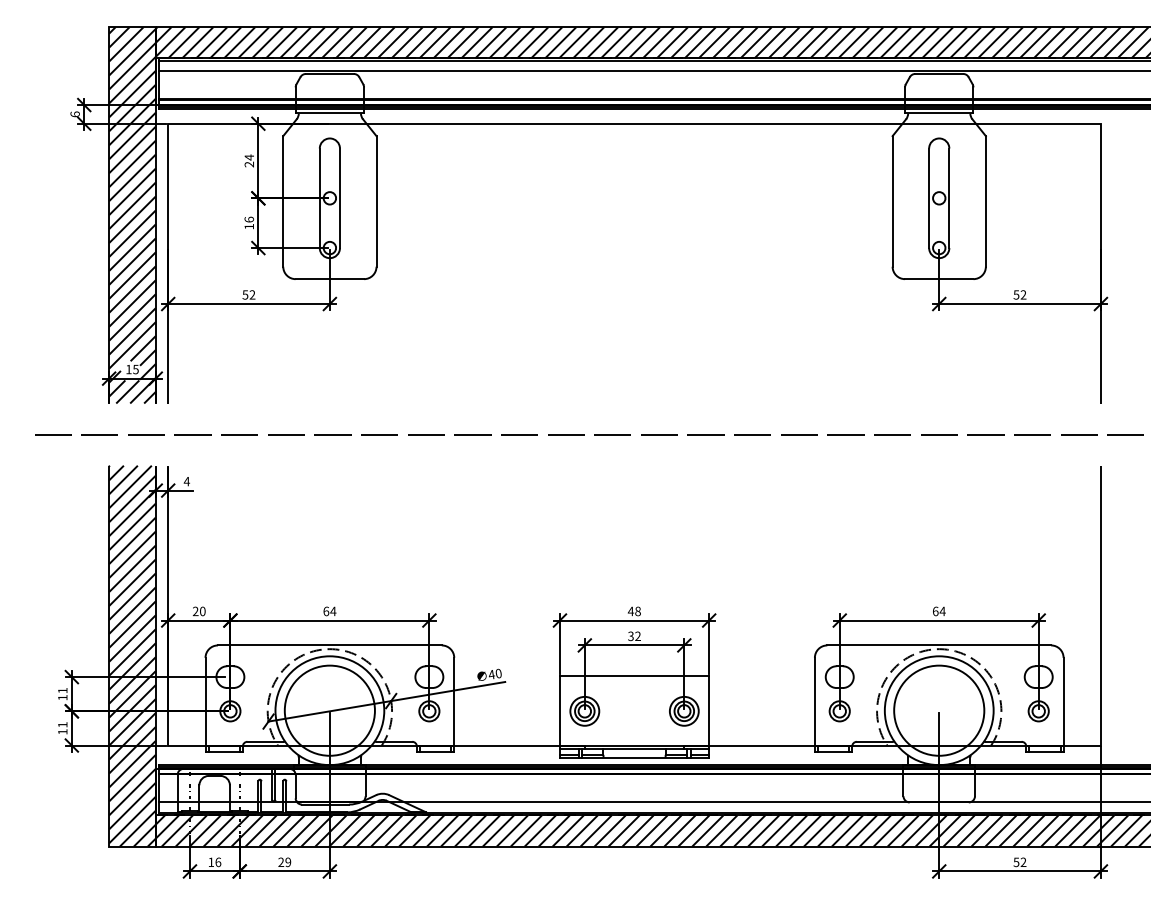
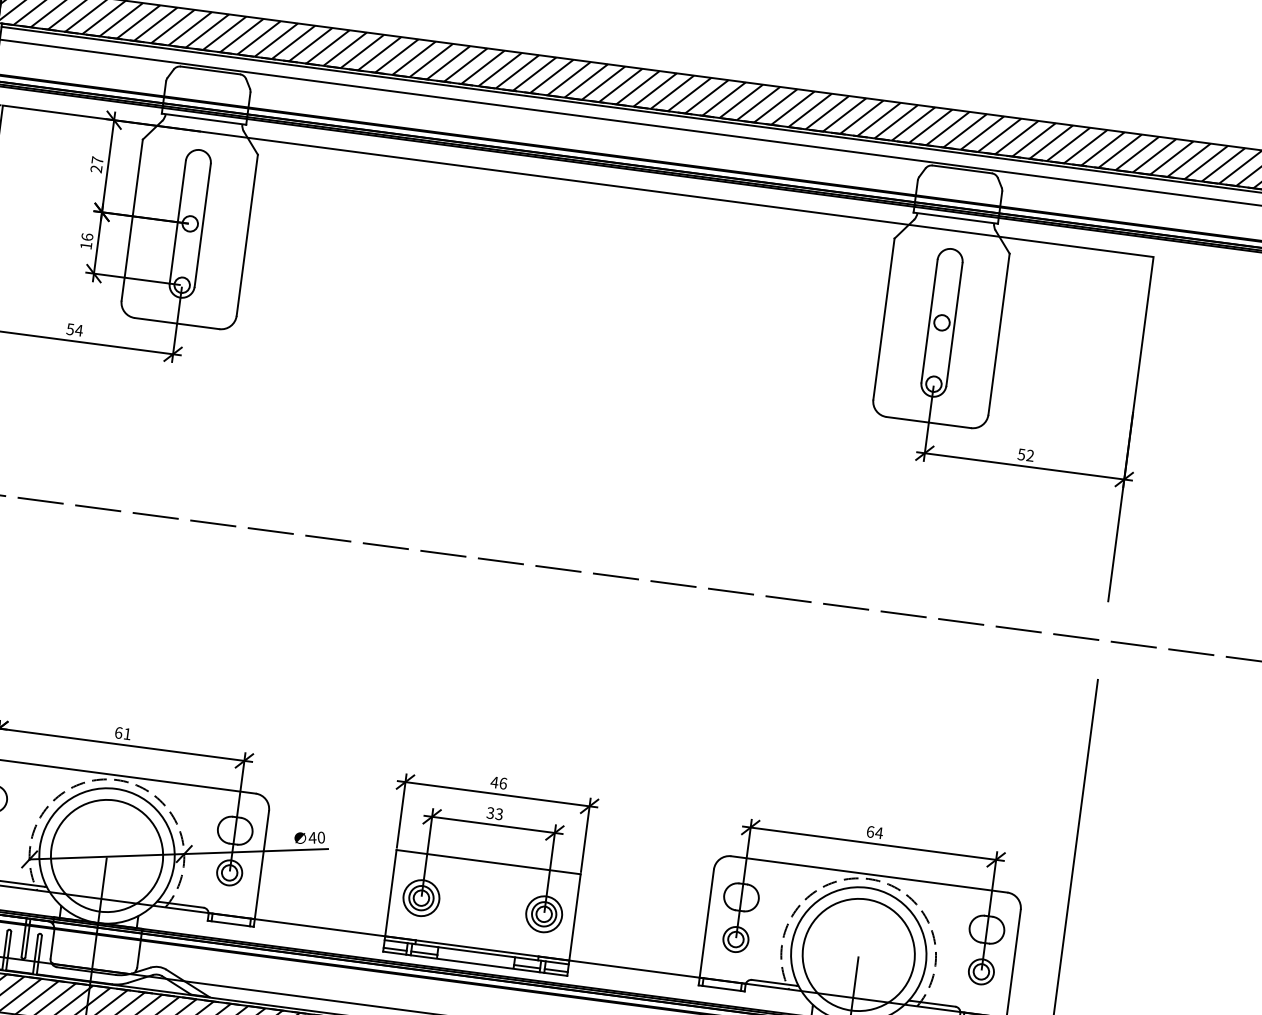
text: (248, 157) -> (96, 160), 24 -> 27
text: (252, 294) -> (79, 329), 52 -> 54
text: (333, 611) -> (127, 734), 64 -> 61
text: (637, 611) -> (502, 783), 48 -> 46
text: (637, 637) -> (498, 815), 32 -> 33

